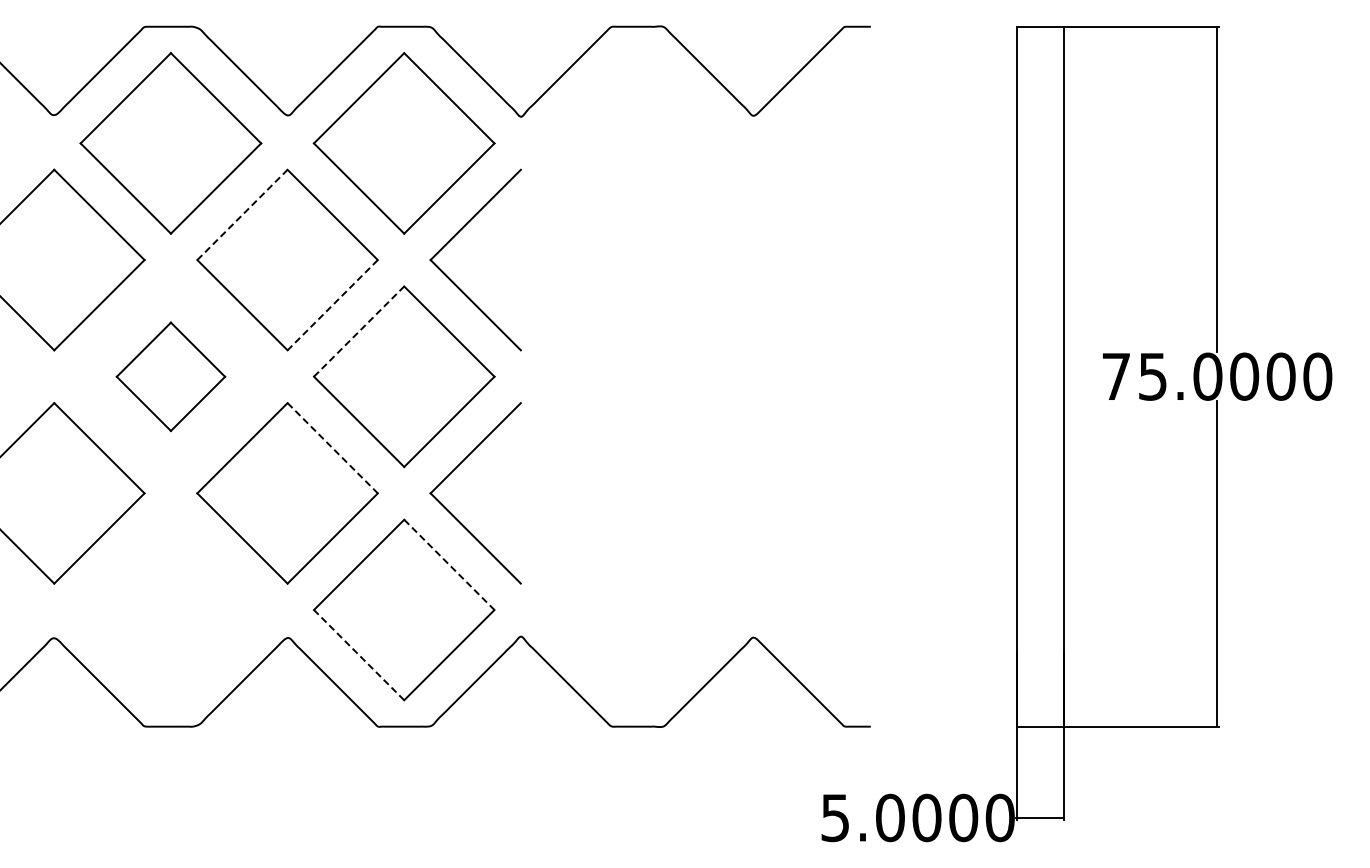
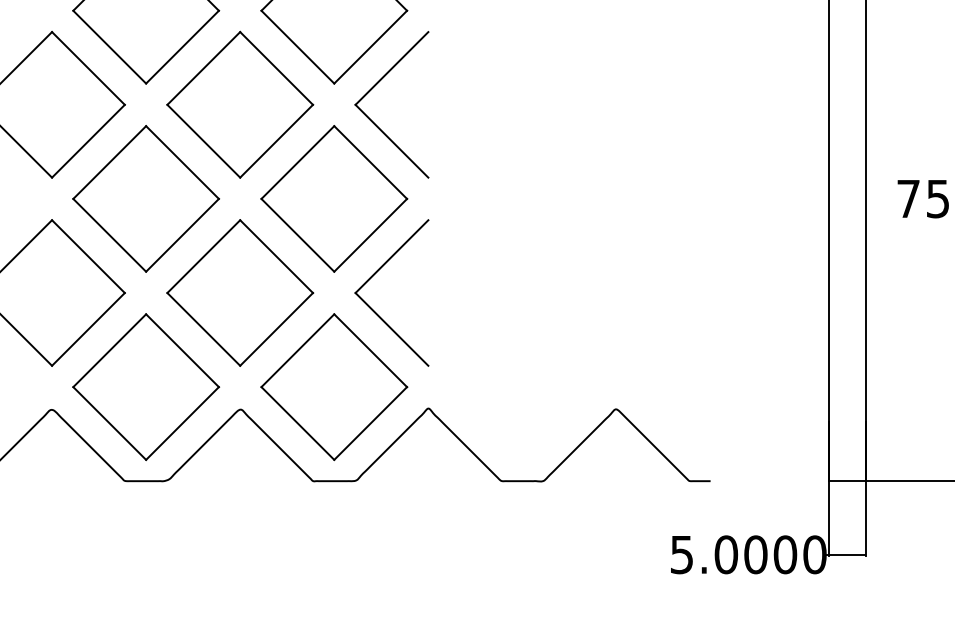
line: (242, 214) -> (203, 68), dashed -> solid
line: (332, 305) -> (276, 141), dashed -> solid
line: (359, 331) -> (298, 162), dashed -> solid
part: (170, 376) -> (145, 198), size x1.67
line: (332, 448) -> (276, 256), dashed -> solid
line: (449, 564) -> (370, 350), dashed -> solid
part: (170, 609) -> (145, 386), added
line: (359, 655) -> (298, 423), dashed -> solid

